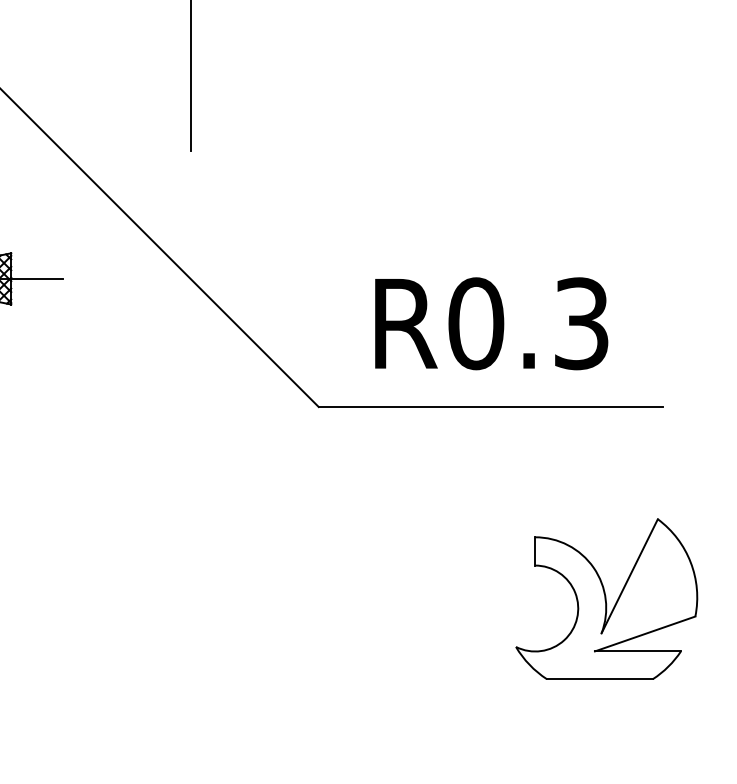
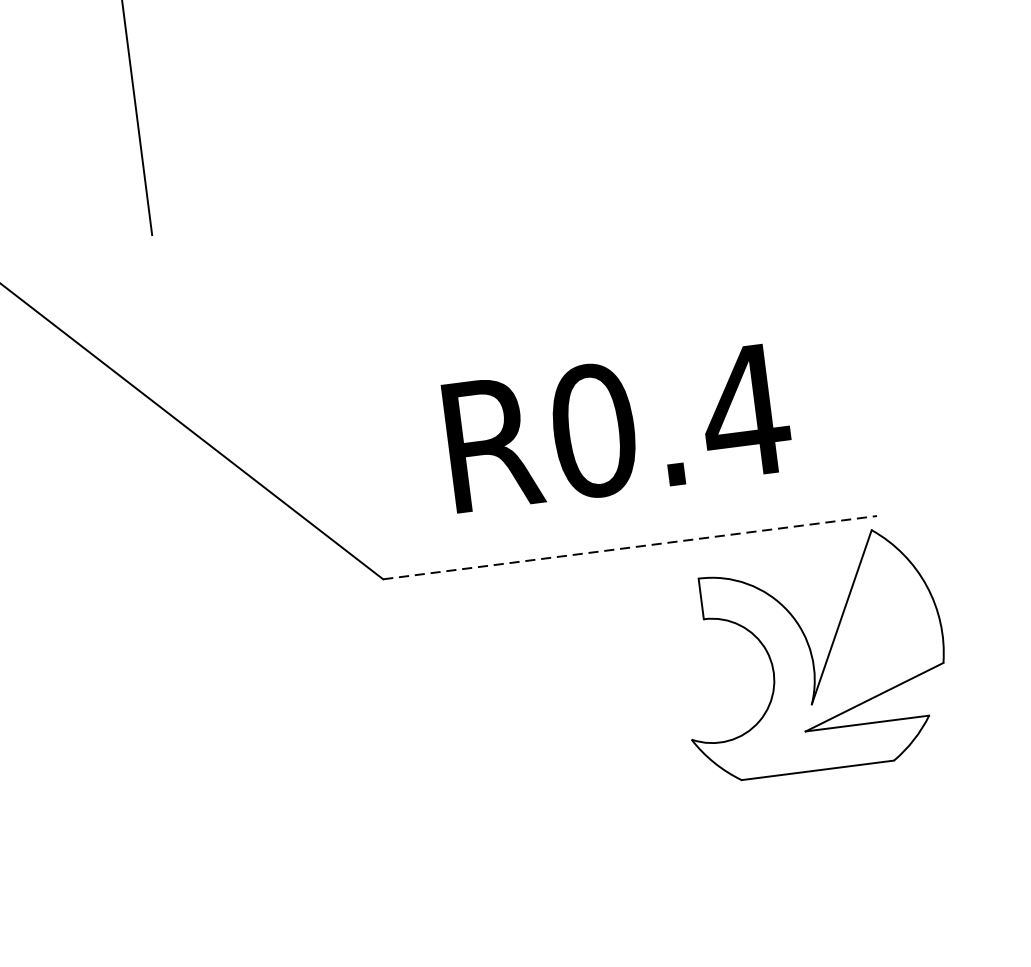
text: (581, 323) -> (745, 411), R0.3 -> R0.4
line: (490, 407) -> (629, 548), solid -> dashed
part: (606, 598) -> (812, 653), moved

